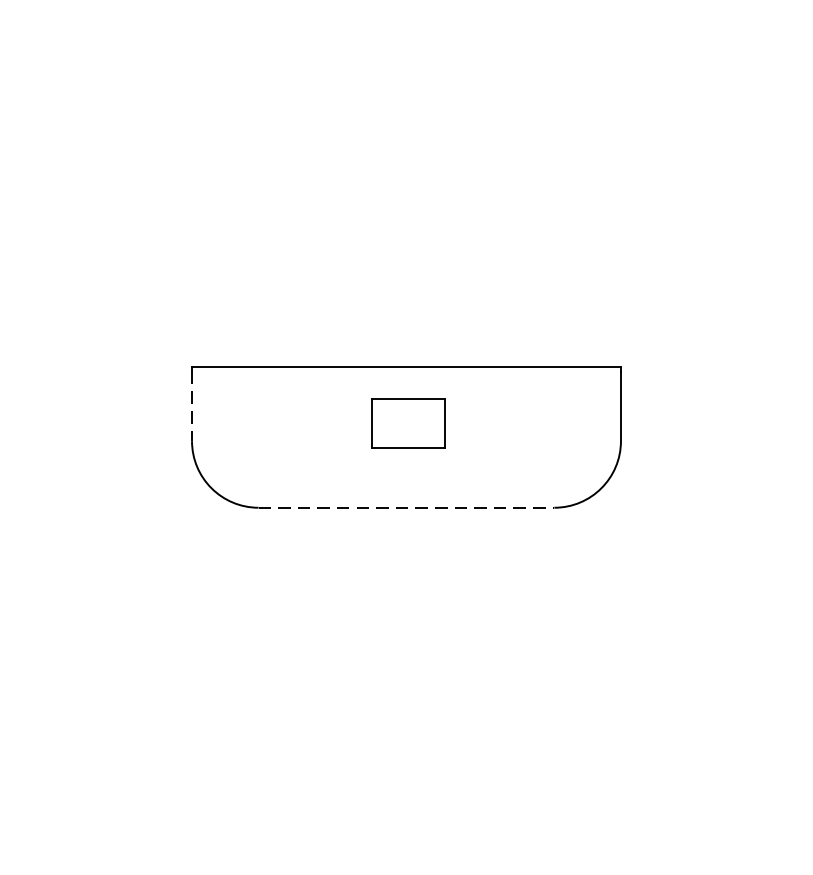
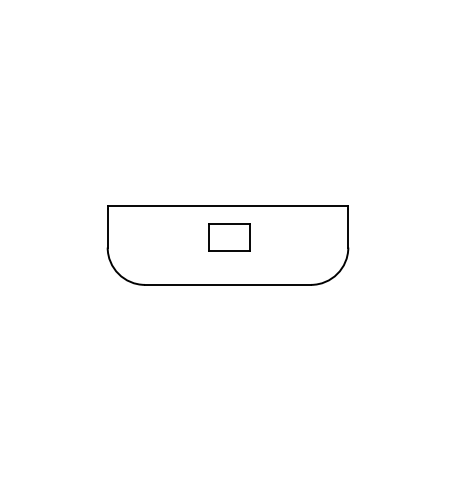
line: (191, 407) -> (107, 228), dashed -> solid
line: (405, 507) -> (227, 284), dashed -> solid

